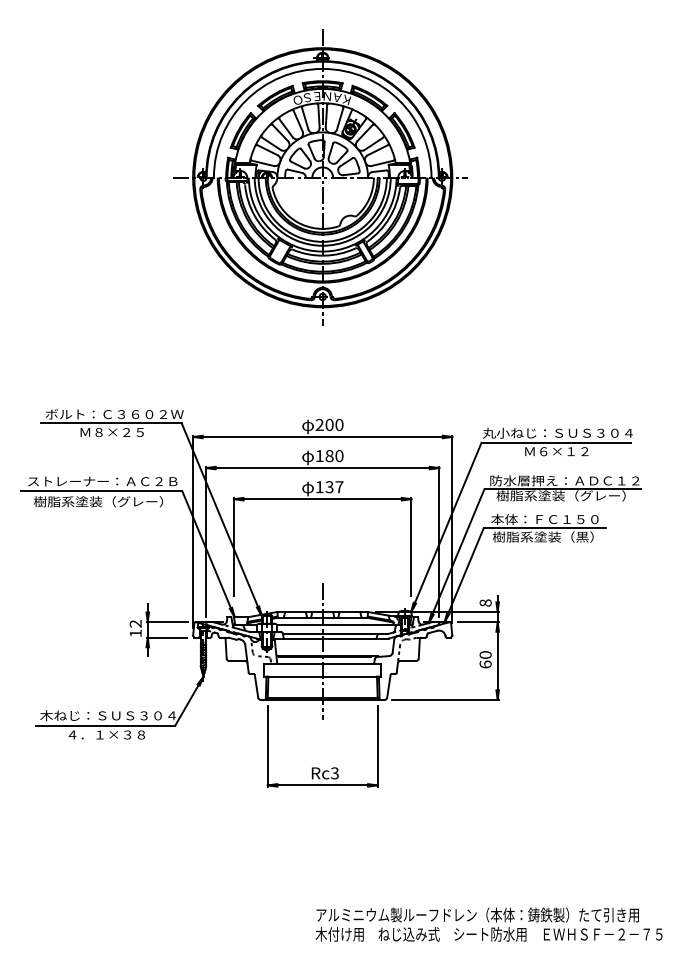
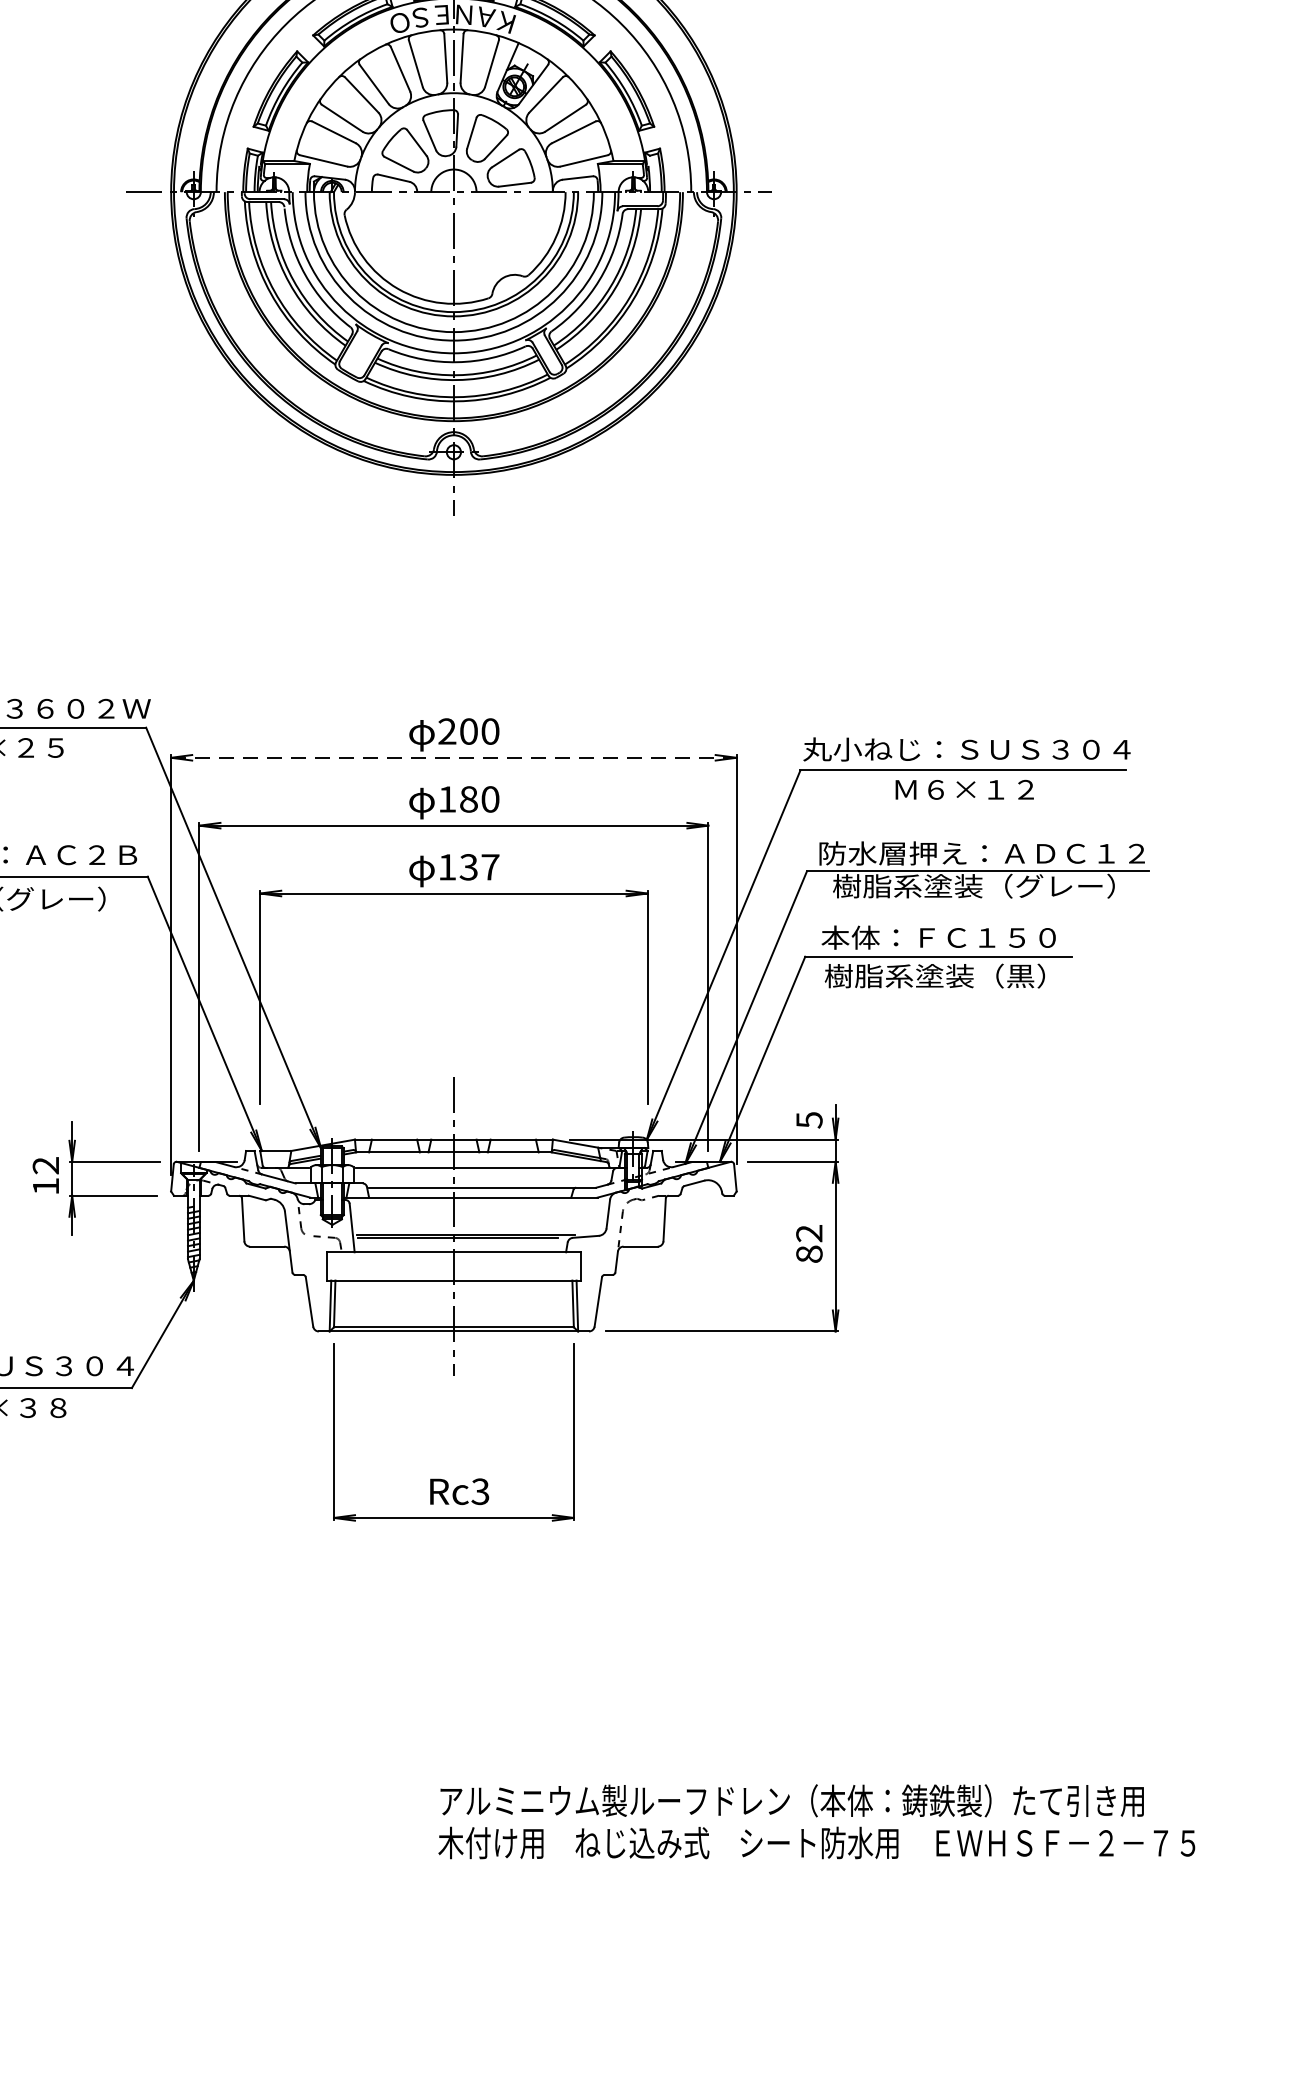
line: (322, 436) -> (453, 756), solid -> dashed
text: (485, 602) -> (809, 1118), 8 -> 5
text: (485, 659) -> (809, 1243), 60 -> 82

